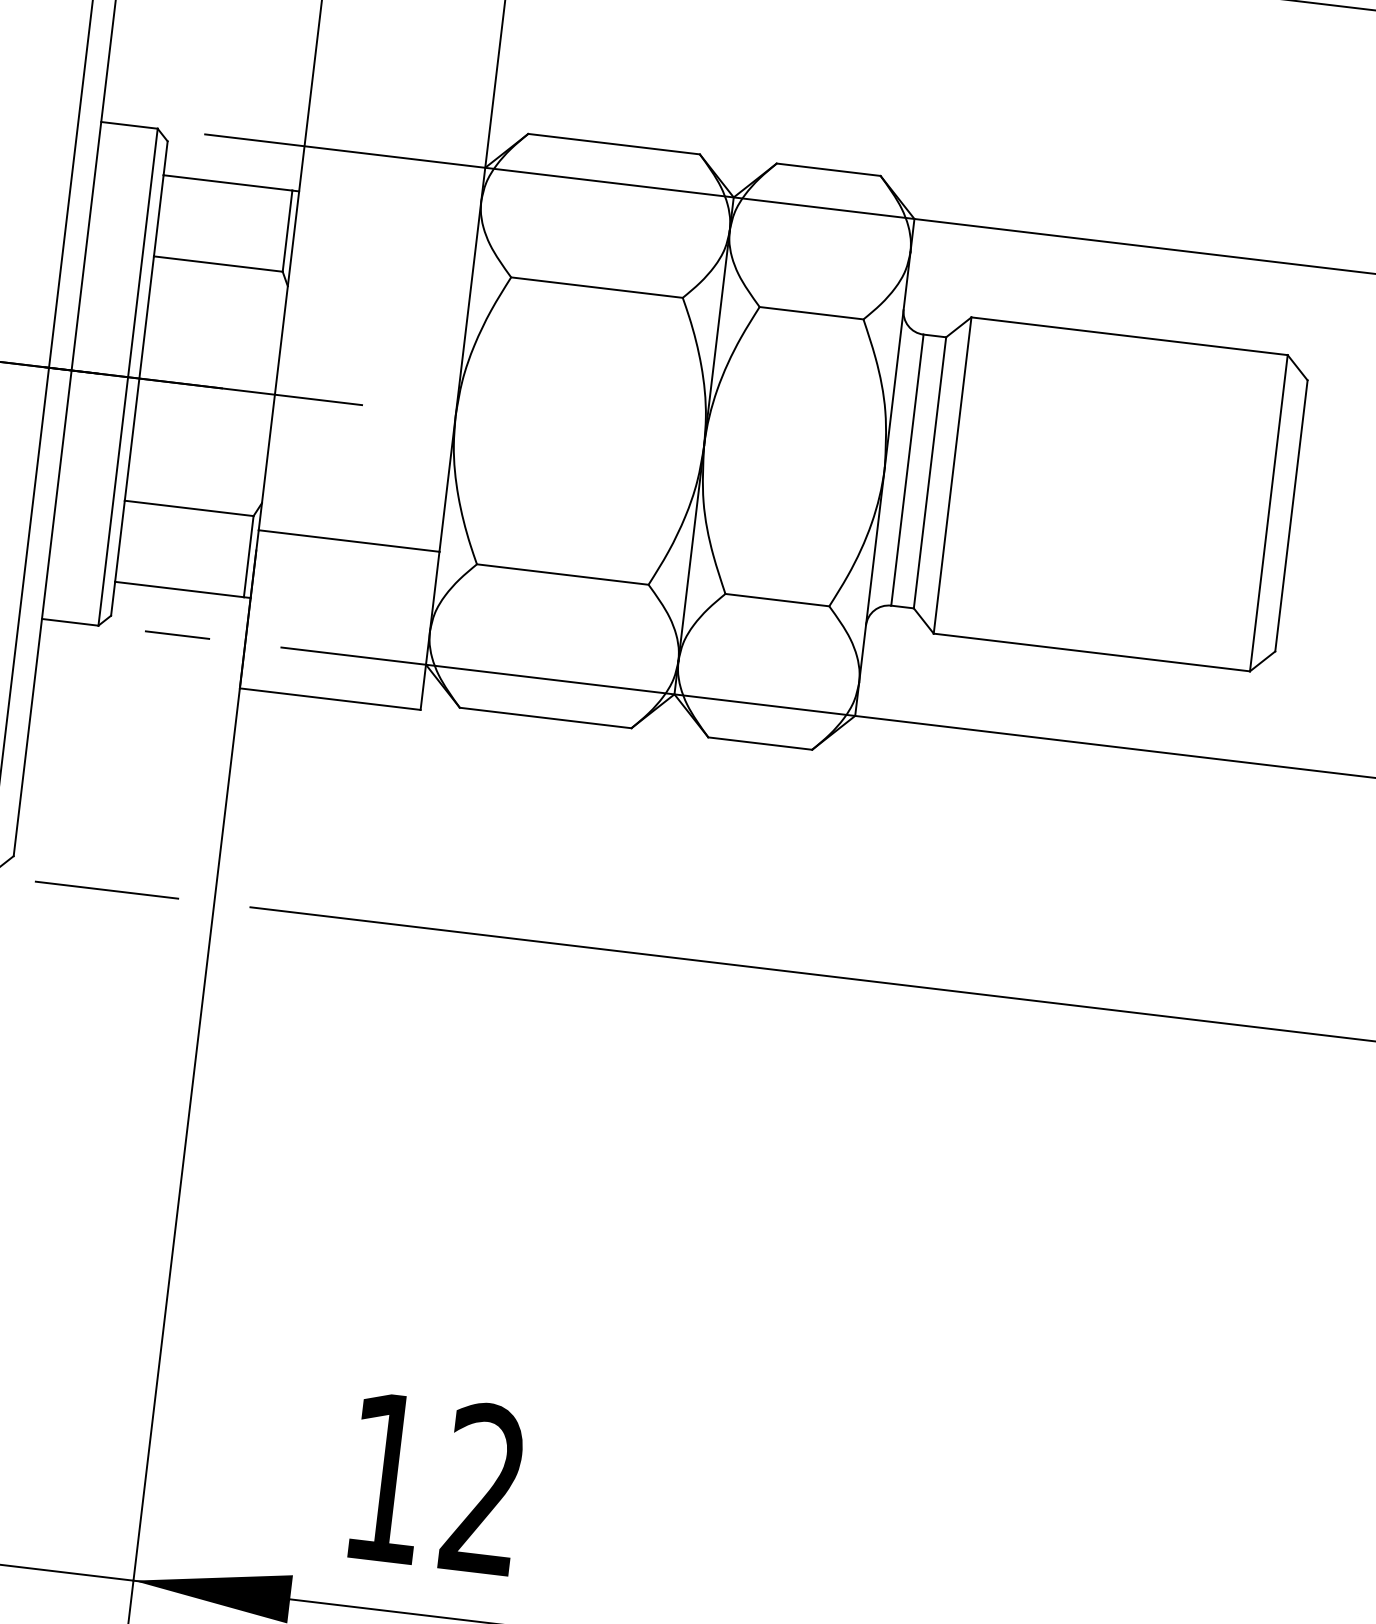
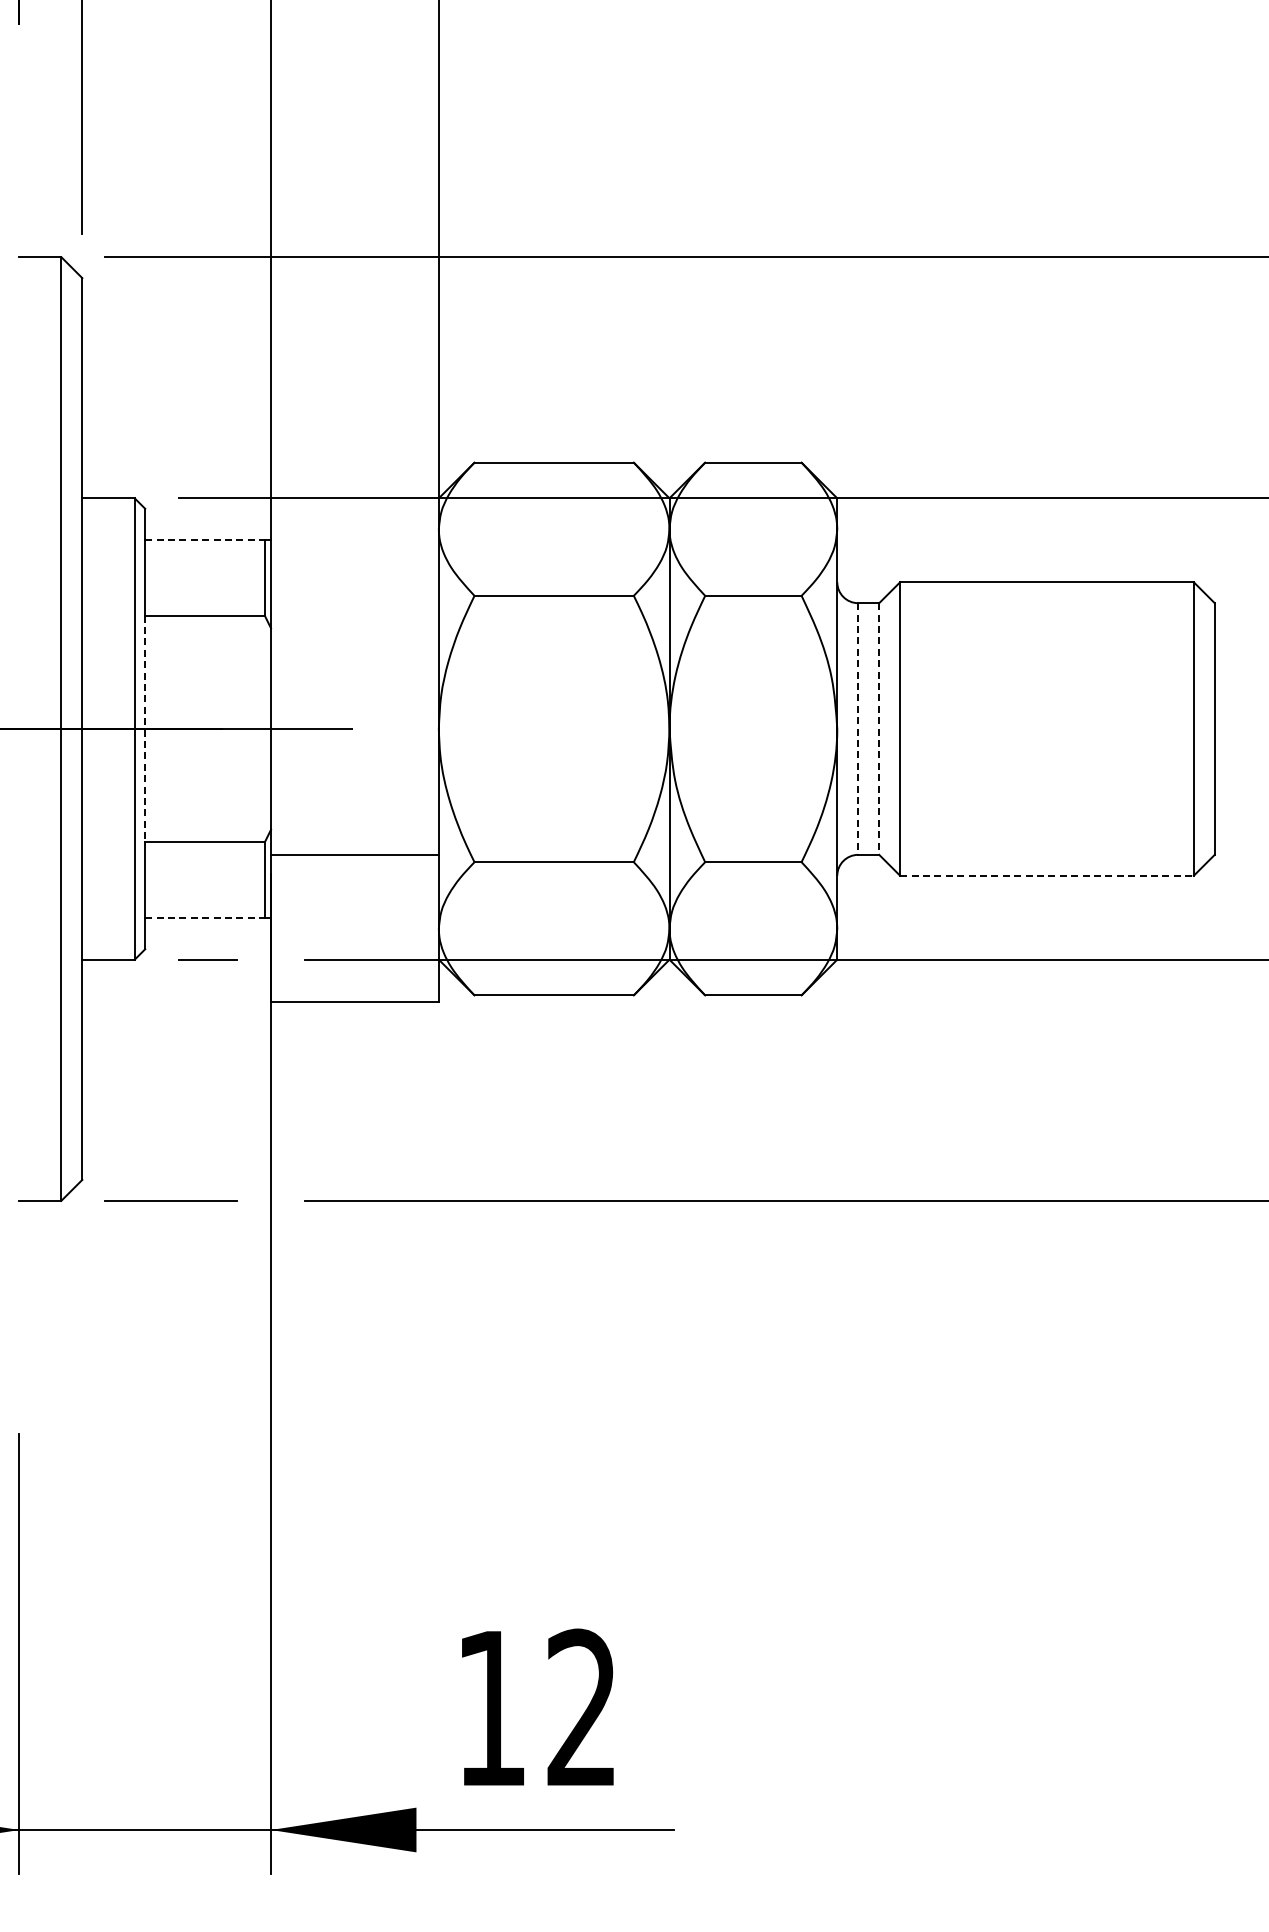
line: (228, 183) -> (205, 540), solid -> dashed
line: (139, 379) -> (145, 729), solid -> dashed
line: (907, 470) -> (858, 729), solid -> dashed
line: (930, 473) -> (879, 729), solid -> dashed
line: (180, 589) -> (205, 917), solid -> dashed
line: (1091, 652) -> (1046, 875), solid -> dashed

